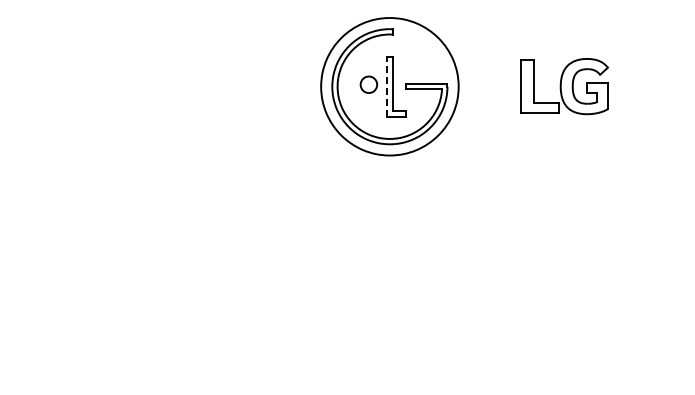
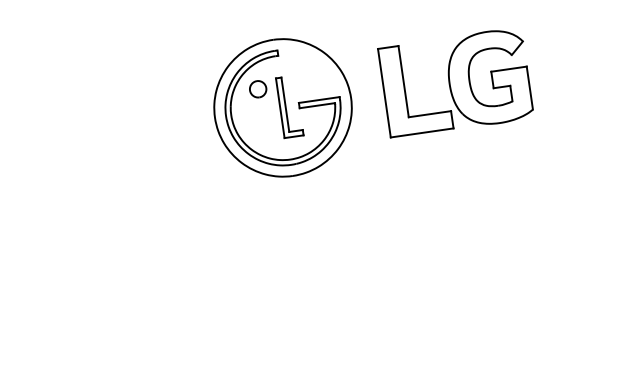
part: (368, 84) -> (257, 89), moved
line: (387, 86) -> (280, 107), dashed -> solid
part: (564, 86) -> (455, 82), size x1.67

